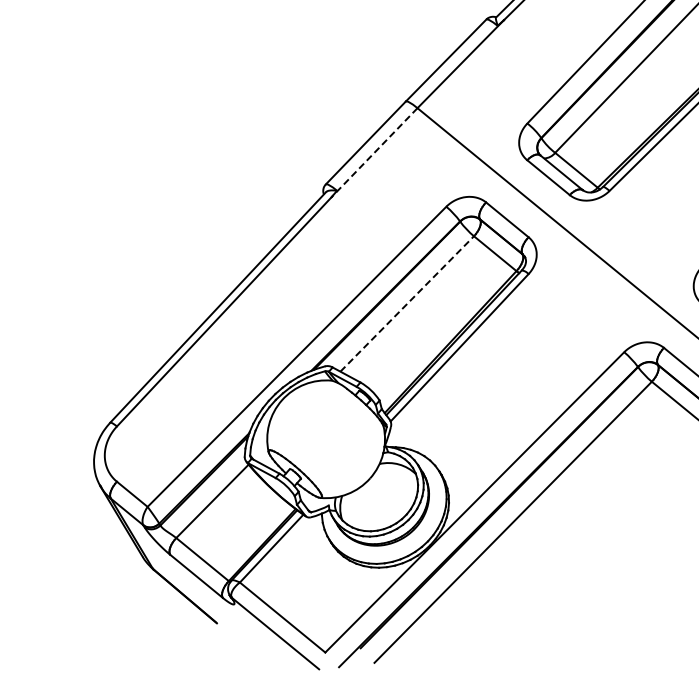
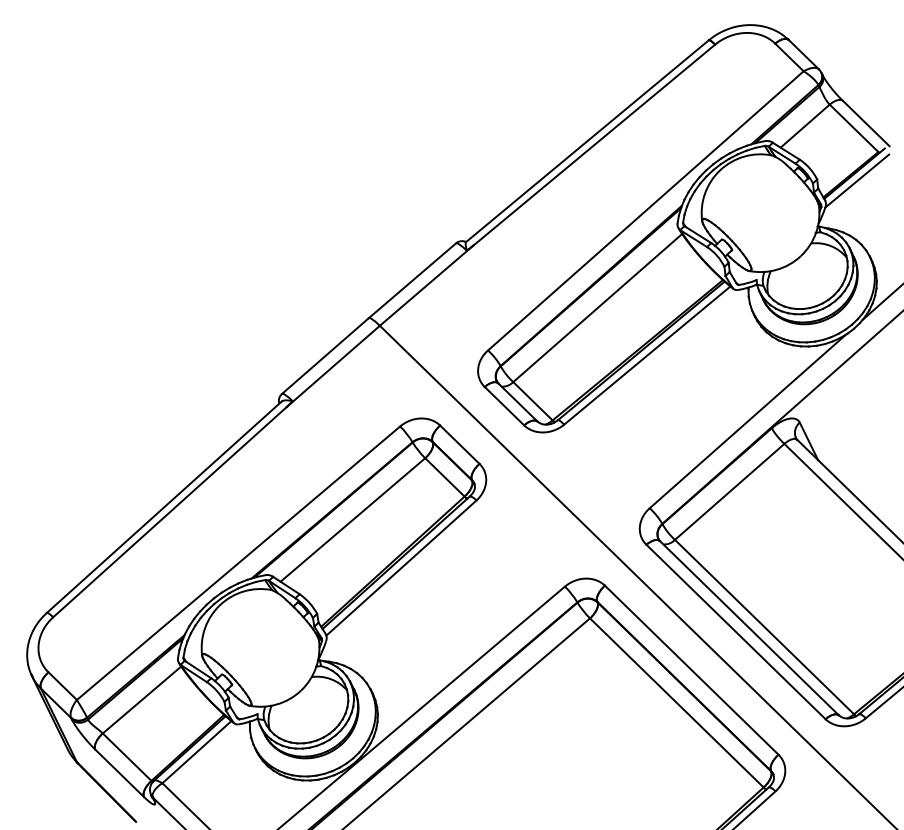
line: (374, 152) -> (333, 366), dashed -> solid
line: (407, 303) -> (353, 519), dashed -> solid

